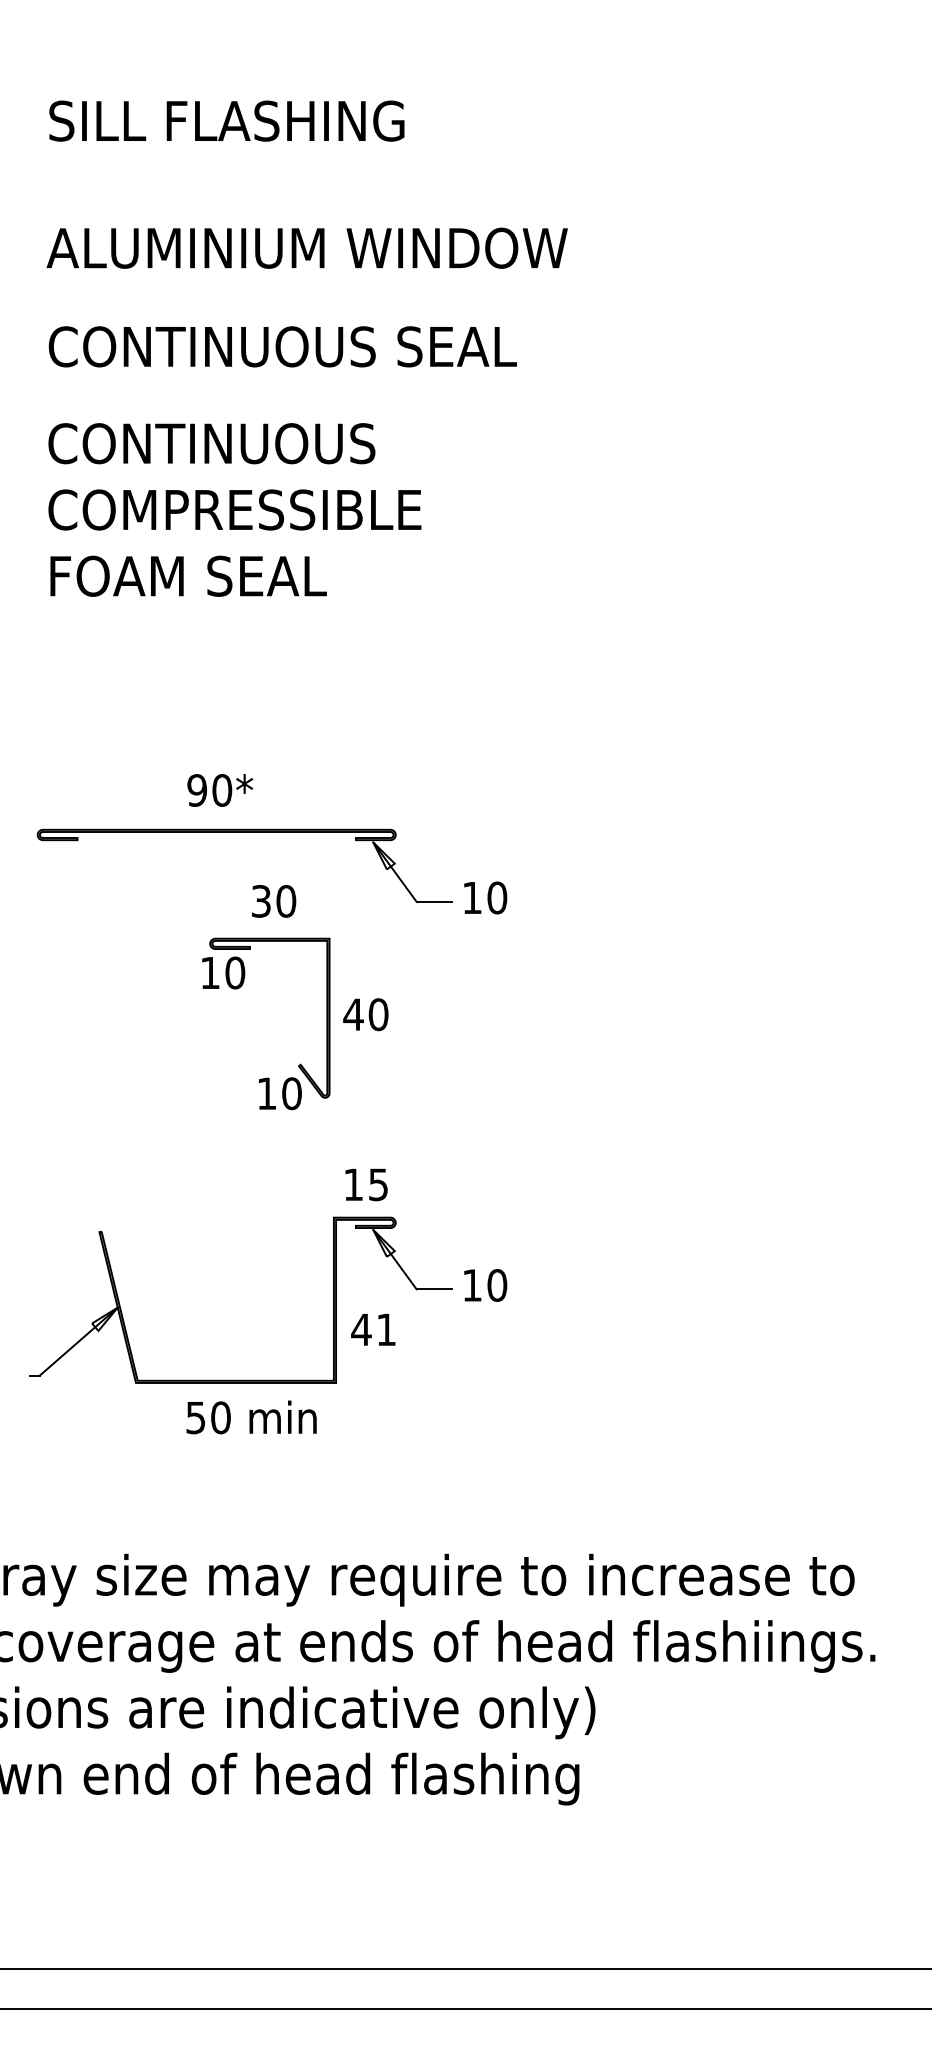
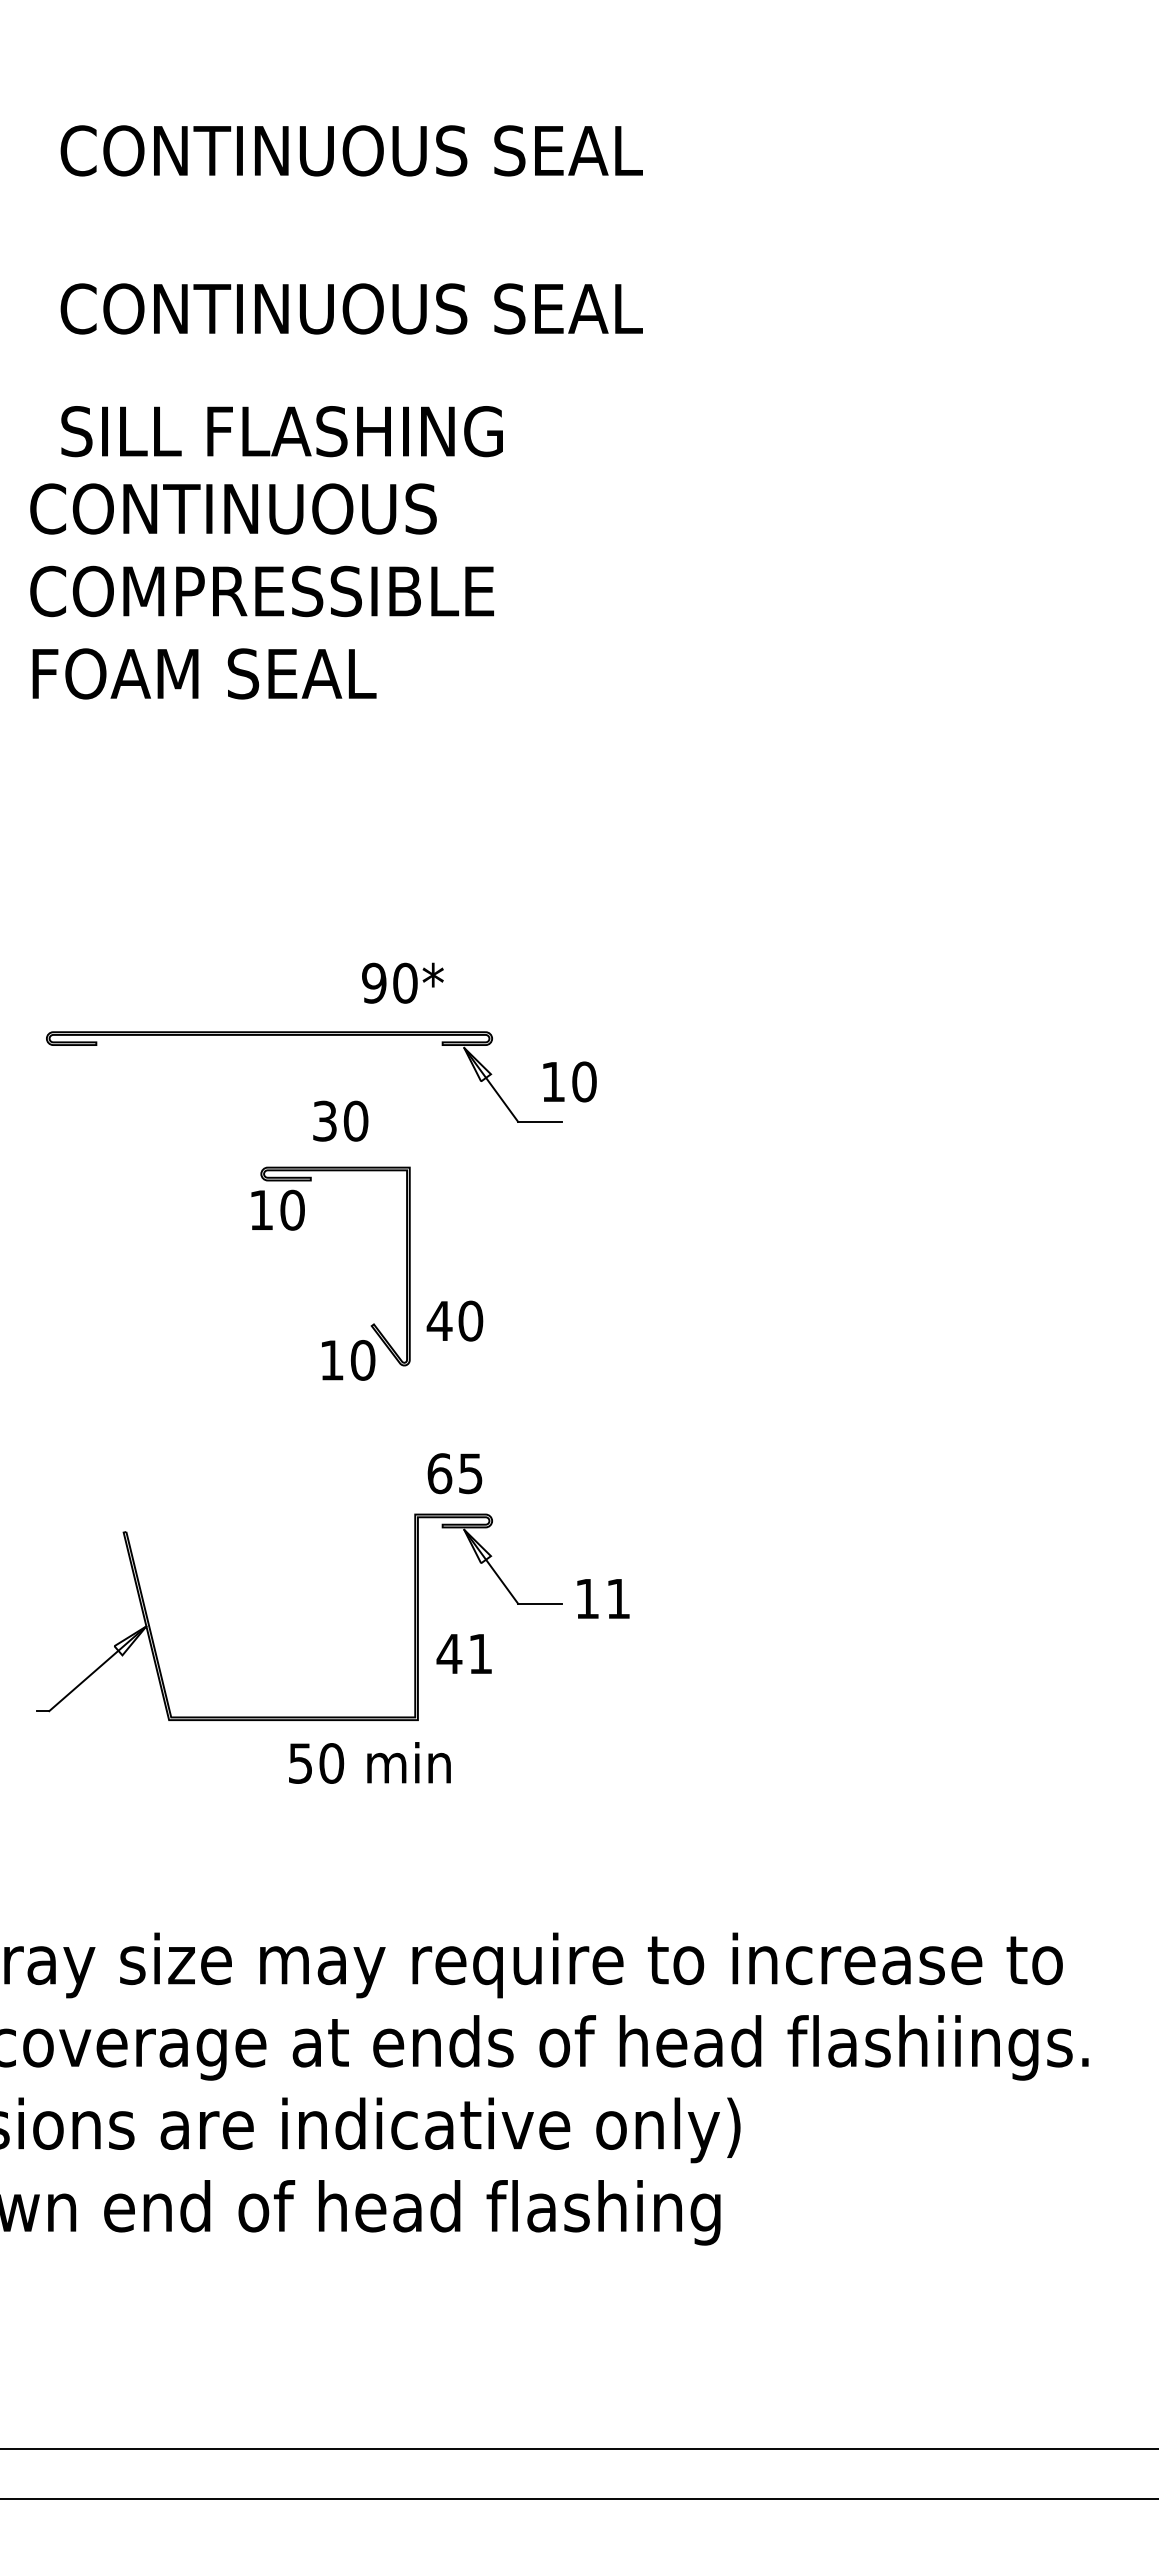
text: (282, 120) -> (351, 150), SILL FLASHING -> CONTINUOUS SEAL
text: (306, 247) -> (381, 308), ALUMINIUM WINDOW -> CONTINUOUS SEAL
text: (282, 346) -> (351, 431), CONTINUOUS SEAL -> SILL FLASHING
text: (234, 510) -> (261, 591), moved
text: (219, 789) -> (402, 982), moved
text: (485, 897) -> (569, 1081), moved
text: (365, 1014) -> (454, 1320), moved
text: (353, 1184) -> (439, 1473), 15 -> 65
text: (497, 1285) -> (618, 1598), 10 -> 11
text: (251, 1417) -> (369, 1762), moved

